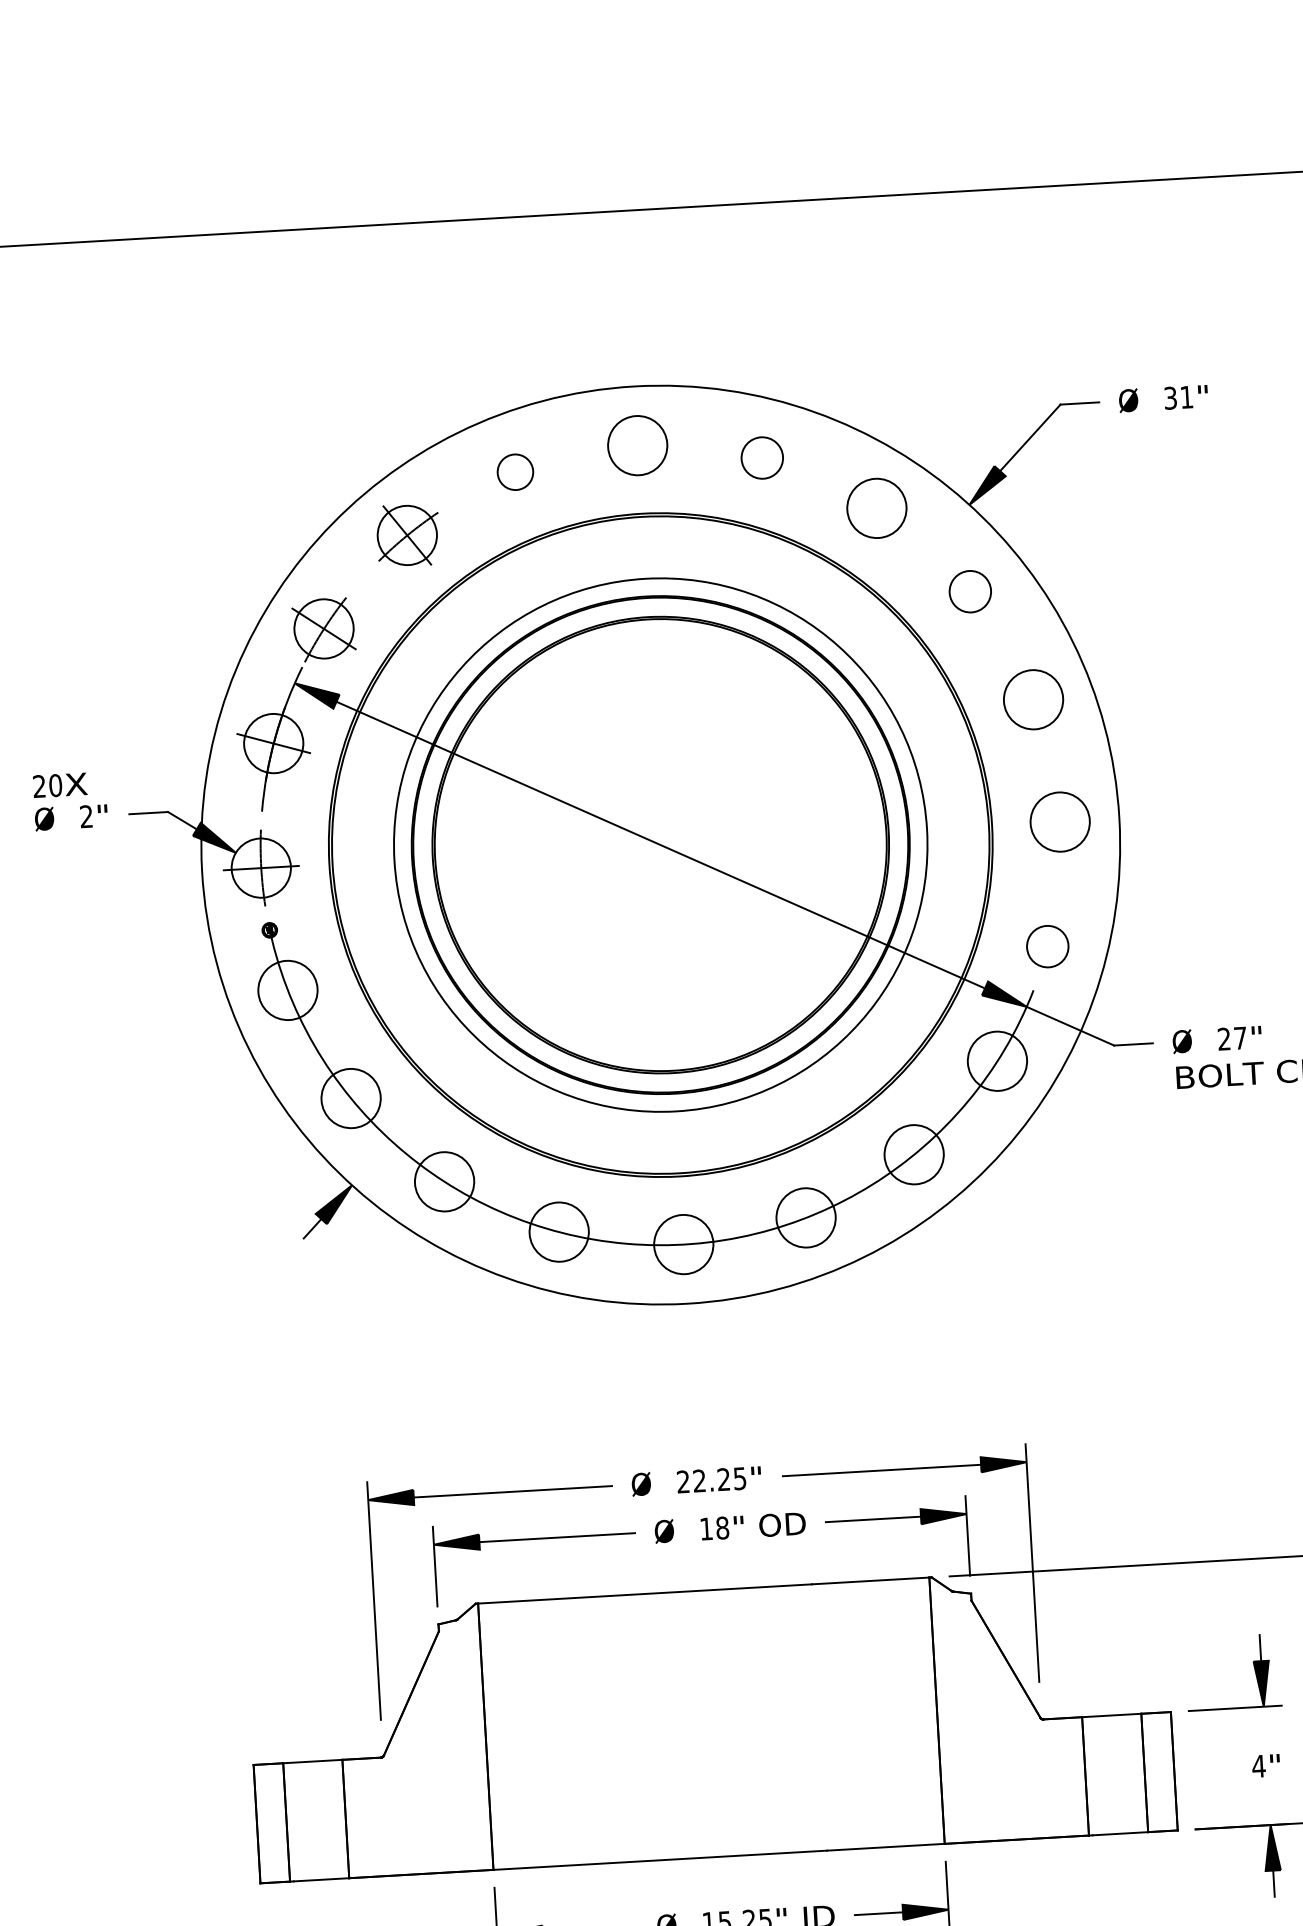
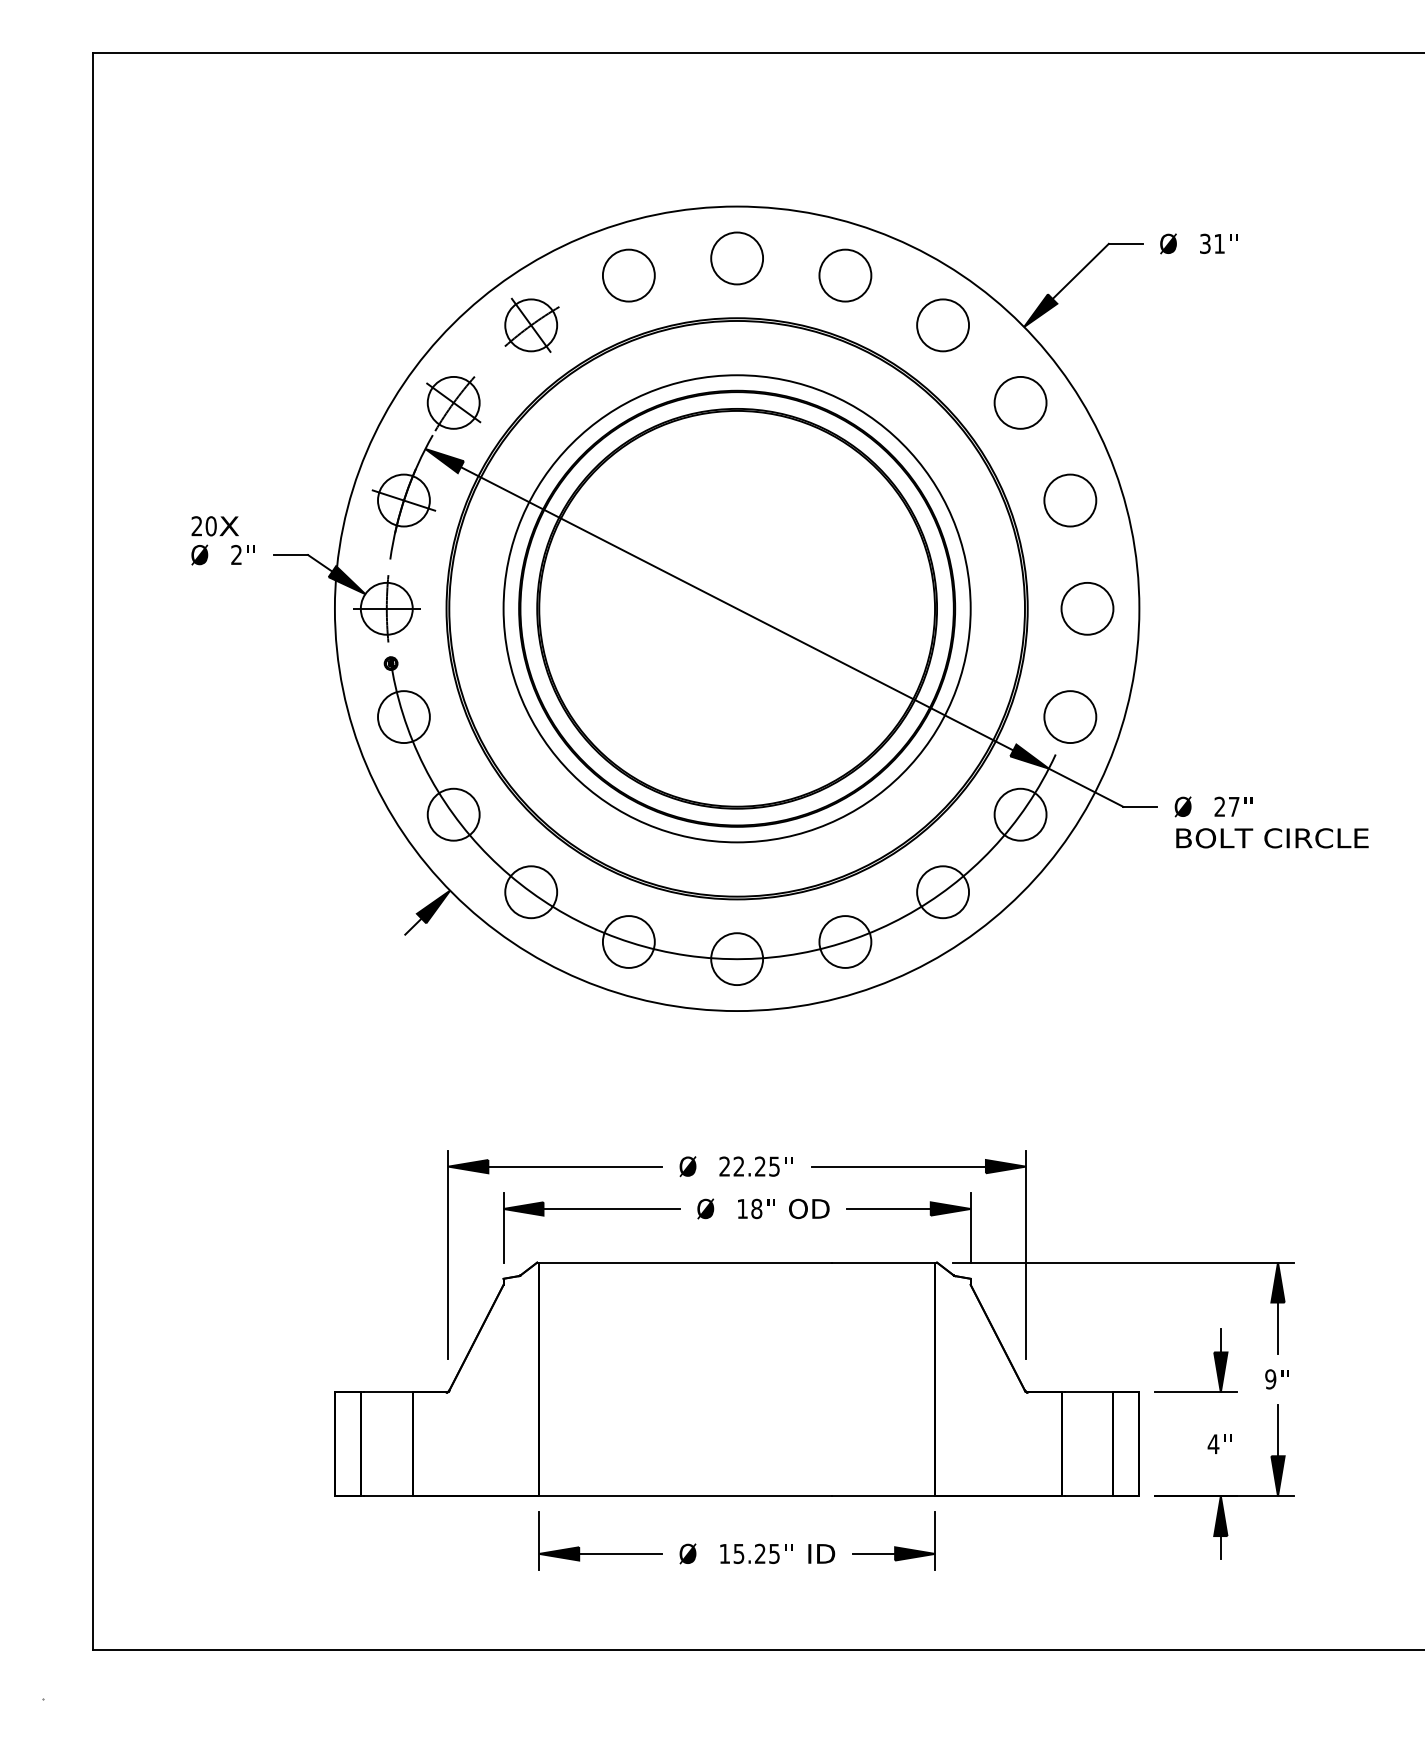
circle: (762, 457) -> (845, 275), size x1.43
circle: (514, 472) -> (628, 275), size x1.67
circle: (970, 591) -> (1020, 402), size x1.43
circle: (1047, 947) -> (1070, 717), size x1.43

